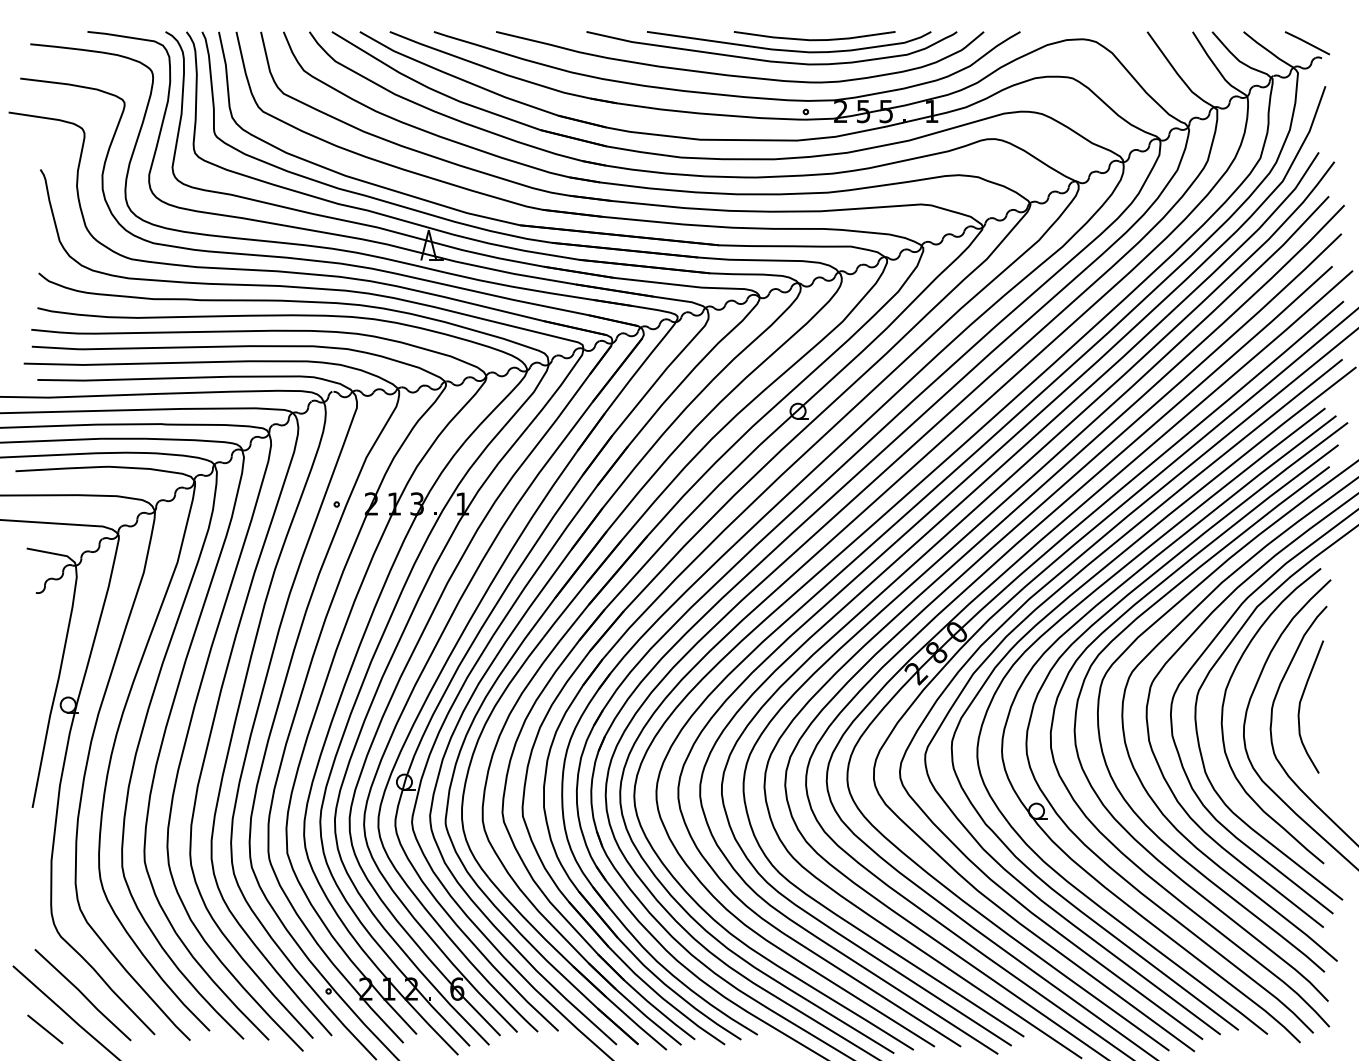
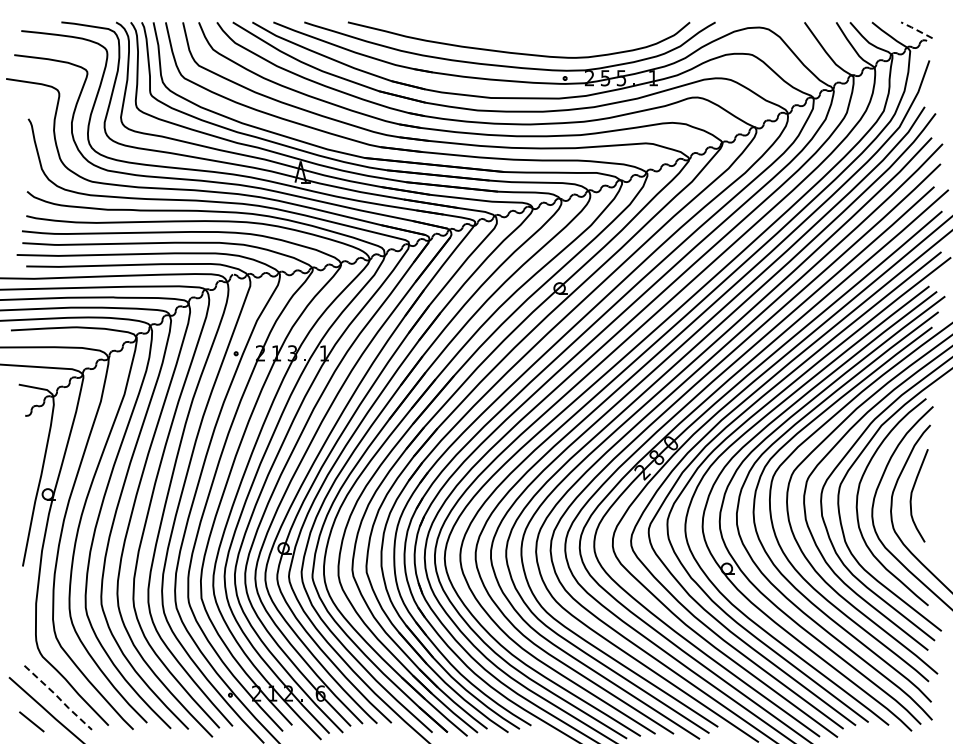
line: (1305, 42) -> (915, 29), solid -> dashed
part: (772, 47) -> (541, 33), removed
line: (83, 994) -> (58, 697), solid -> dashed

